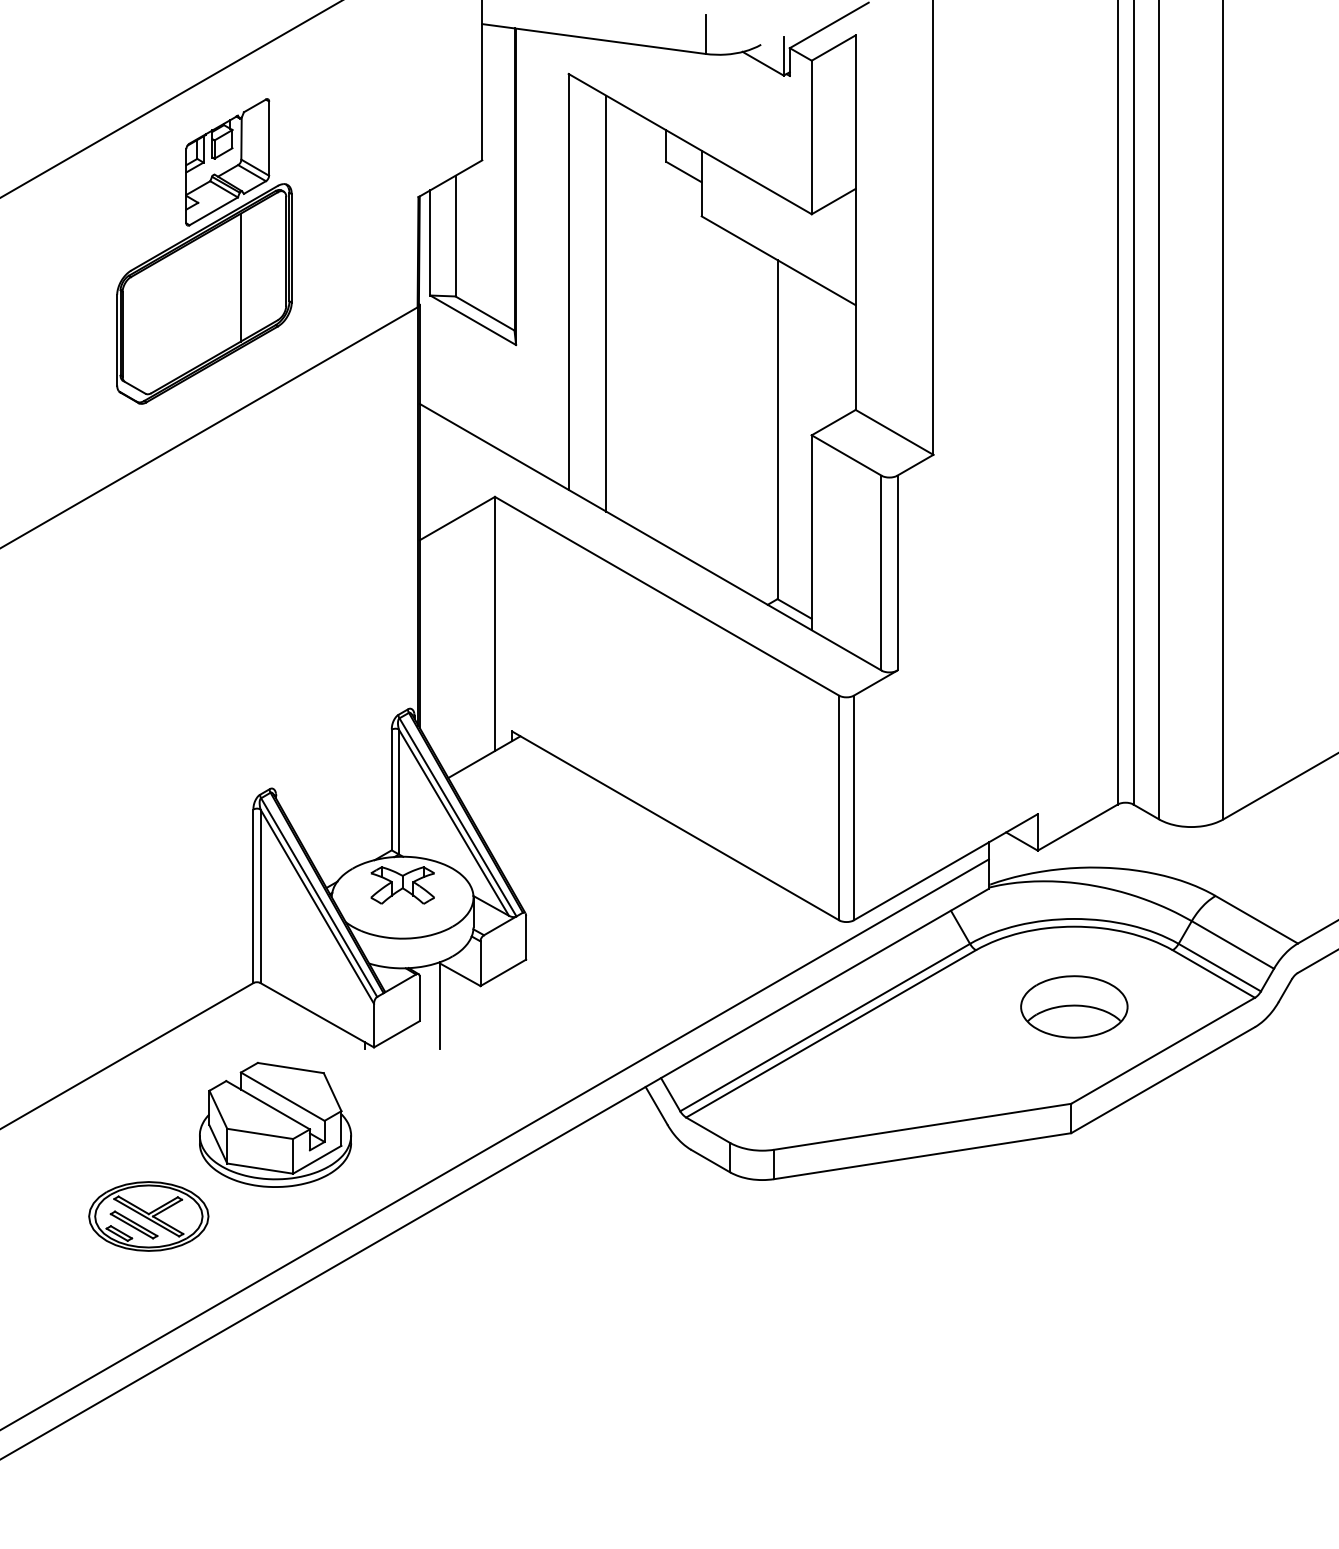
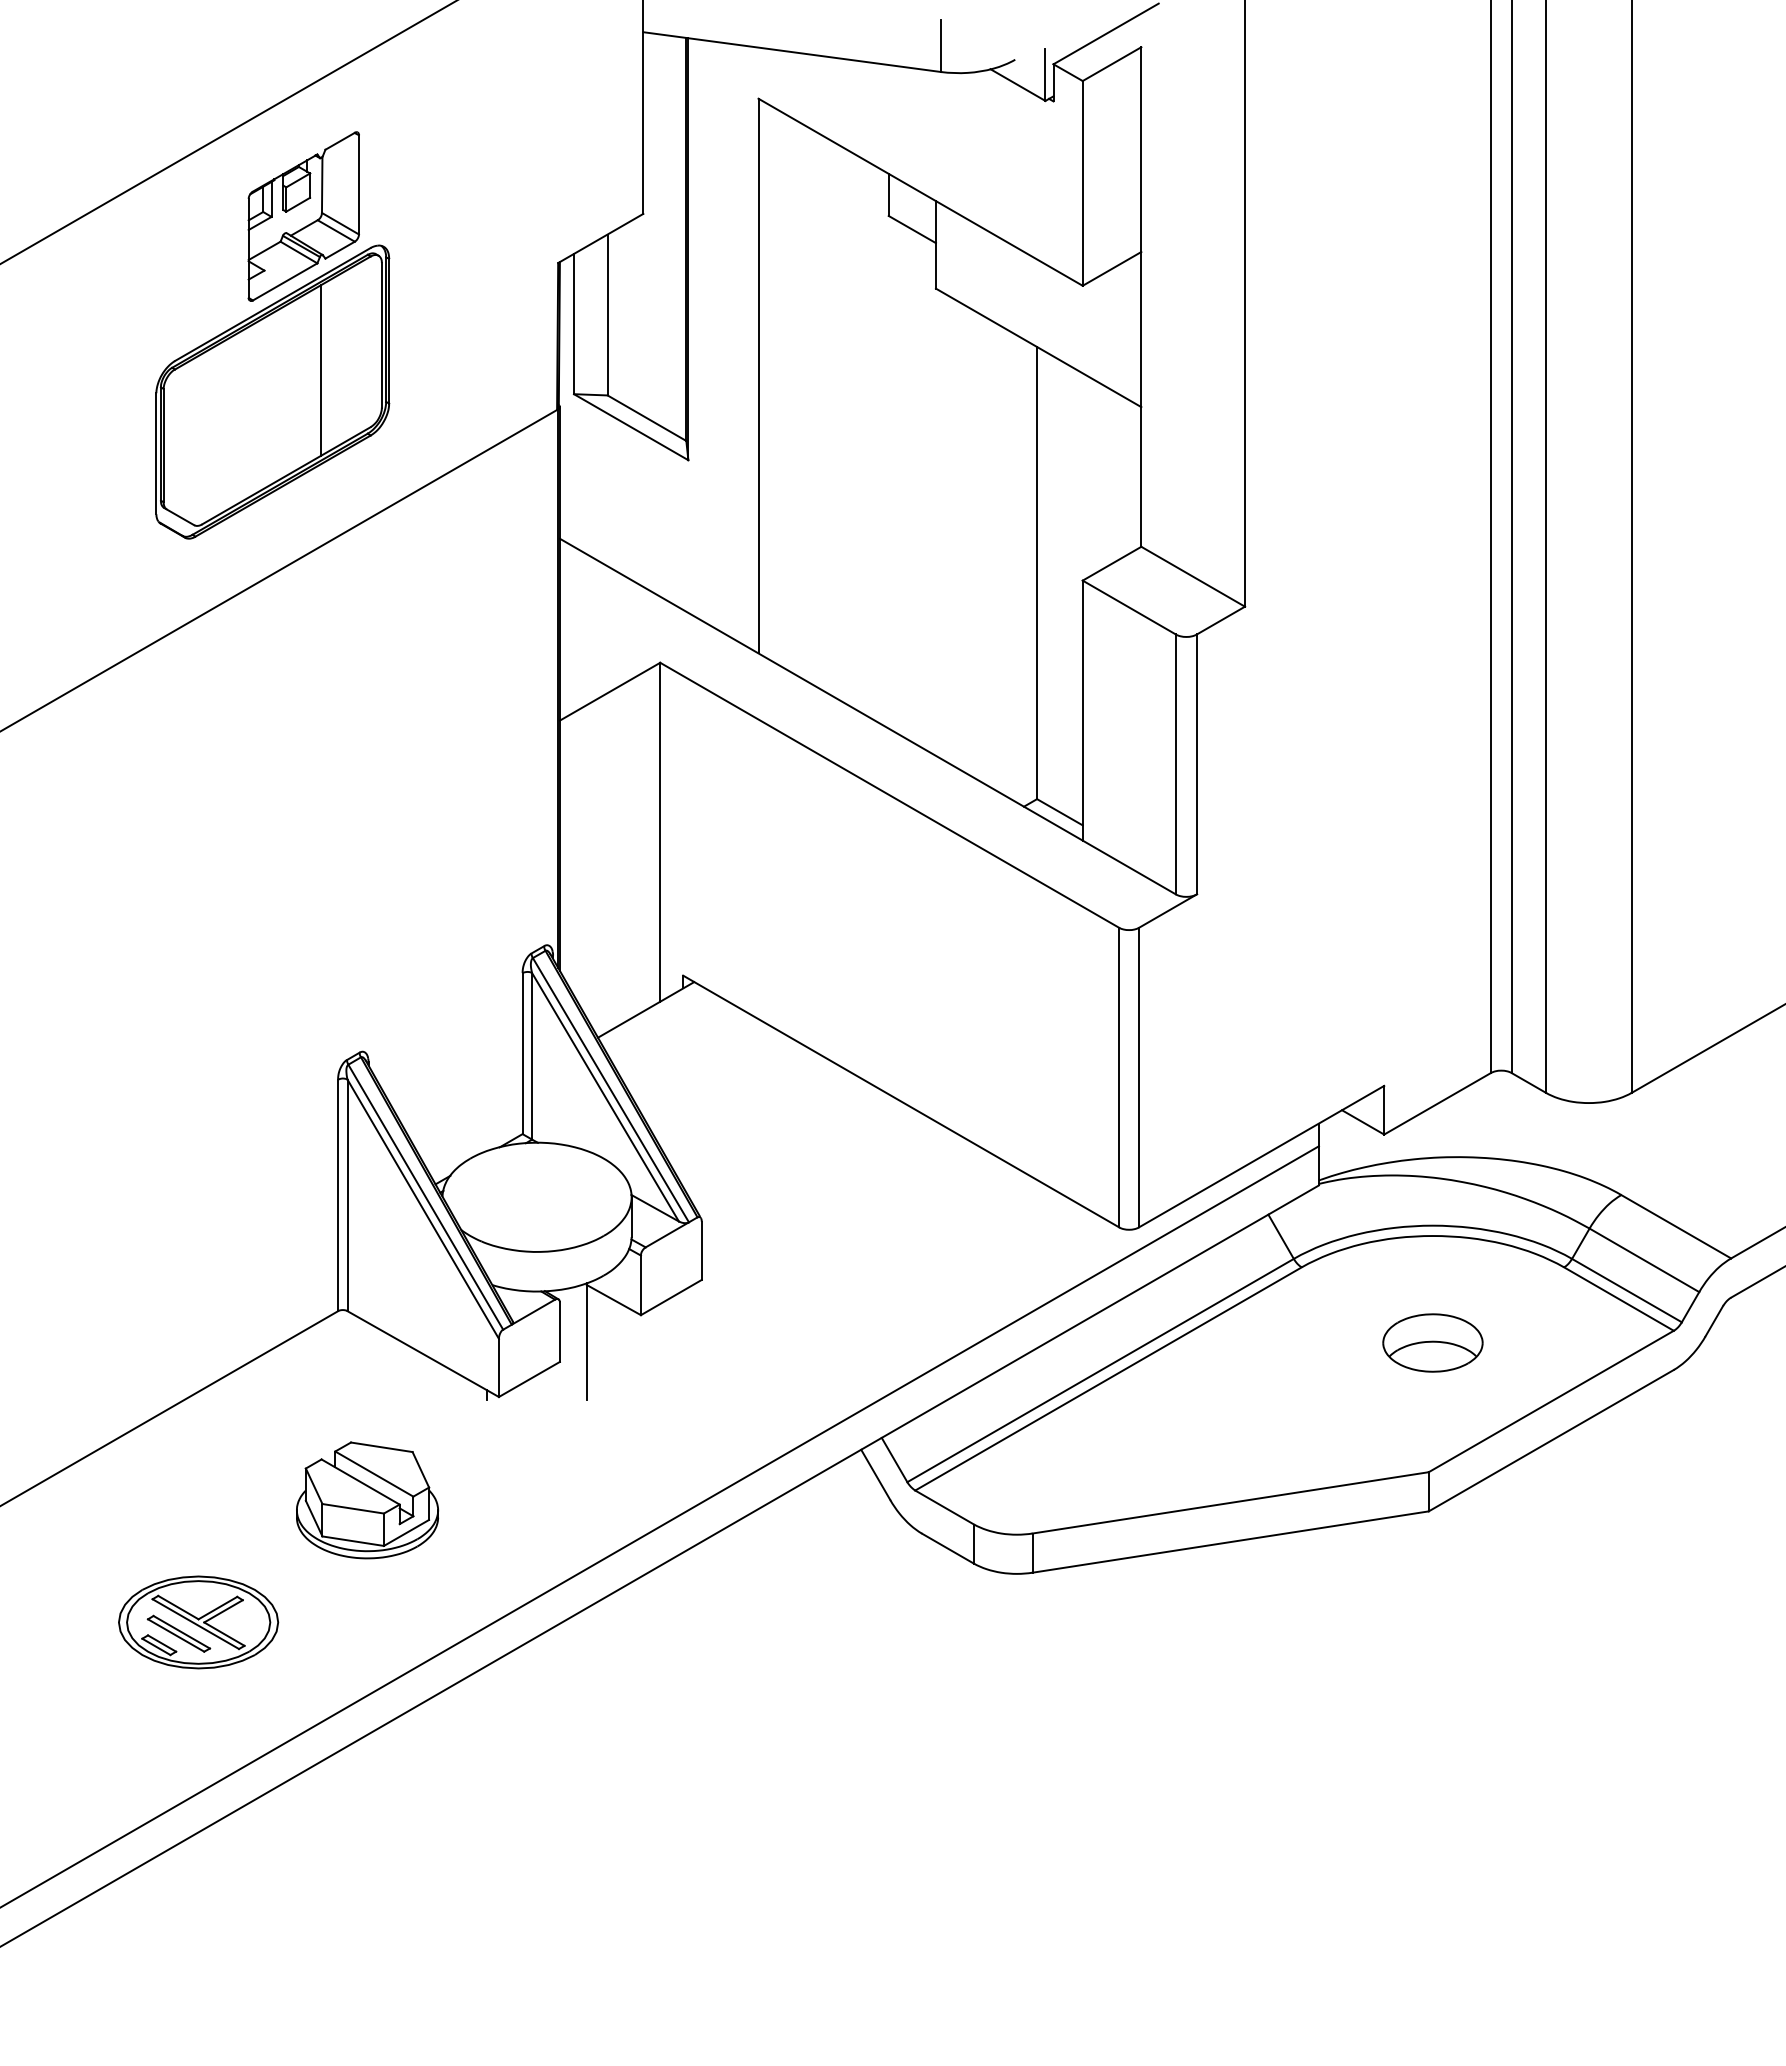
line: (606, 303) -> (808, 404), removed
part: (402, 885) -> (536, 1181), removed
part: (1074, 1006) -> (1432, 1342), size x0.7
part: (275, 1125) -> (367, 1500), size x0.7

